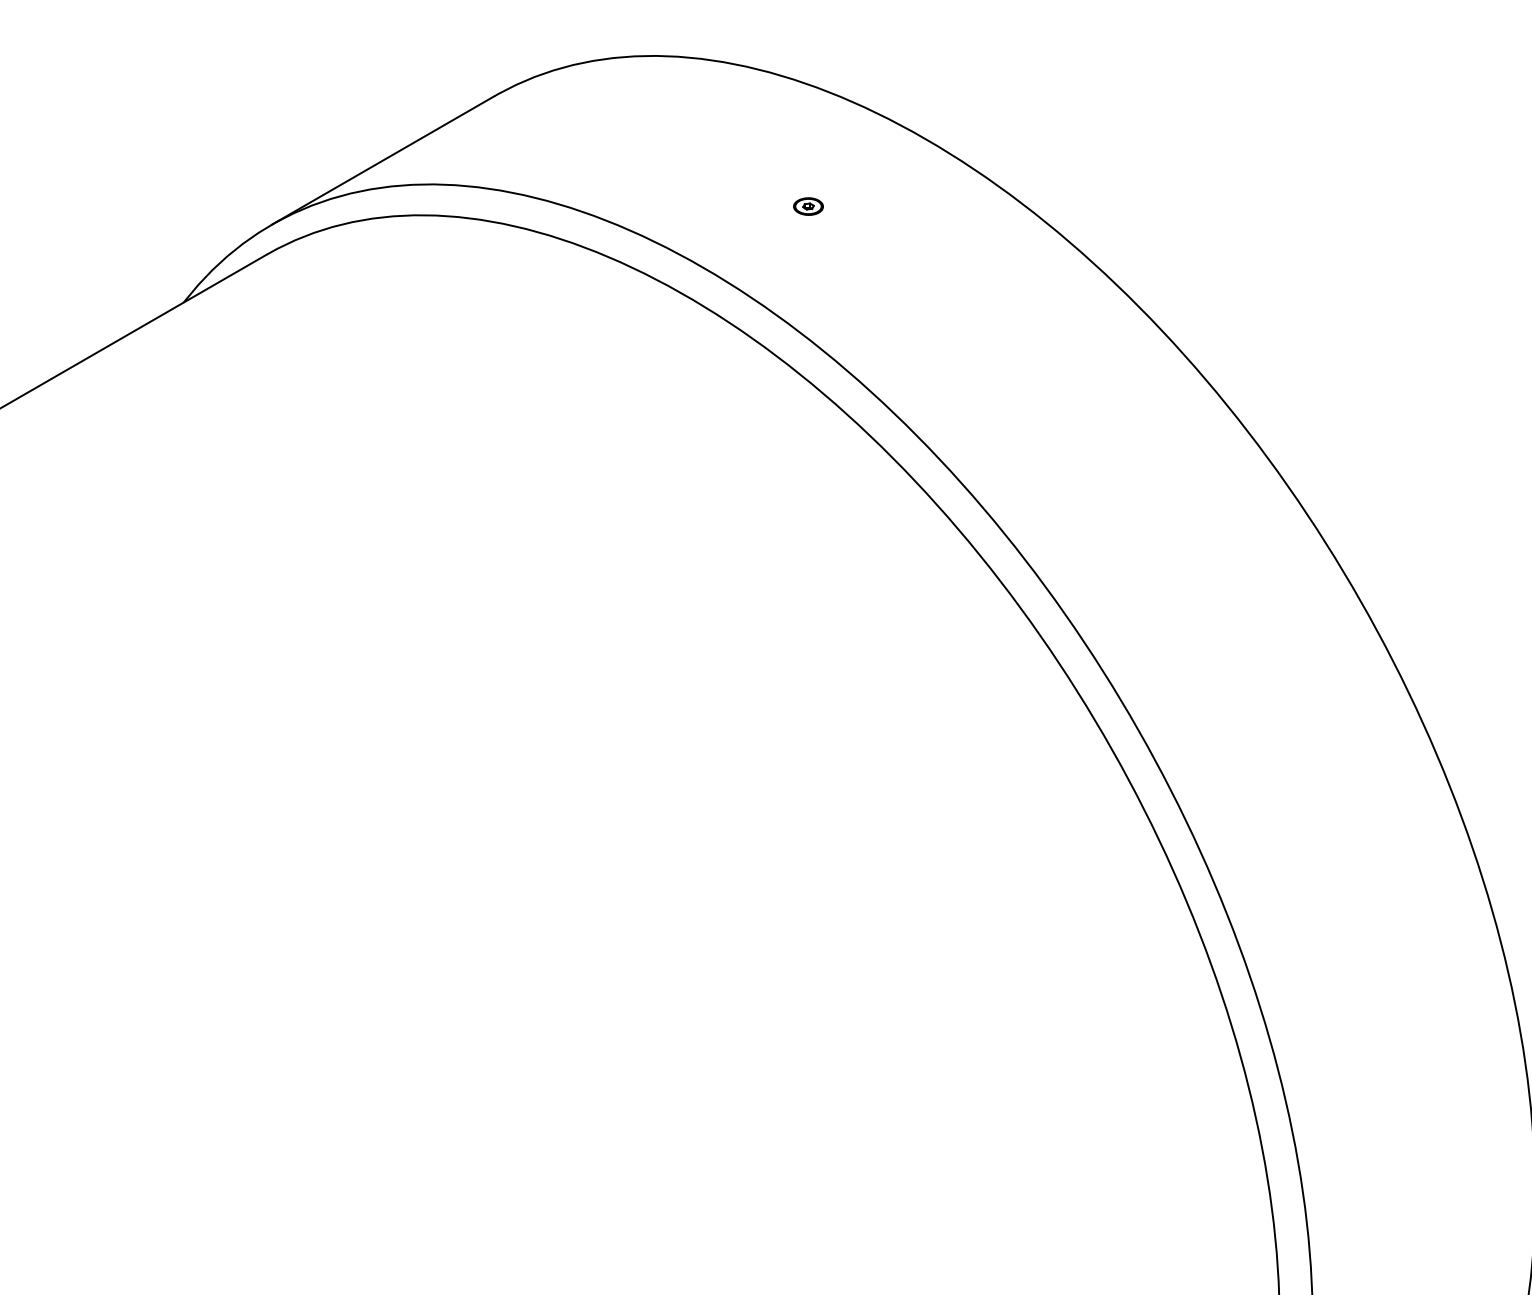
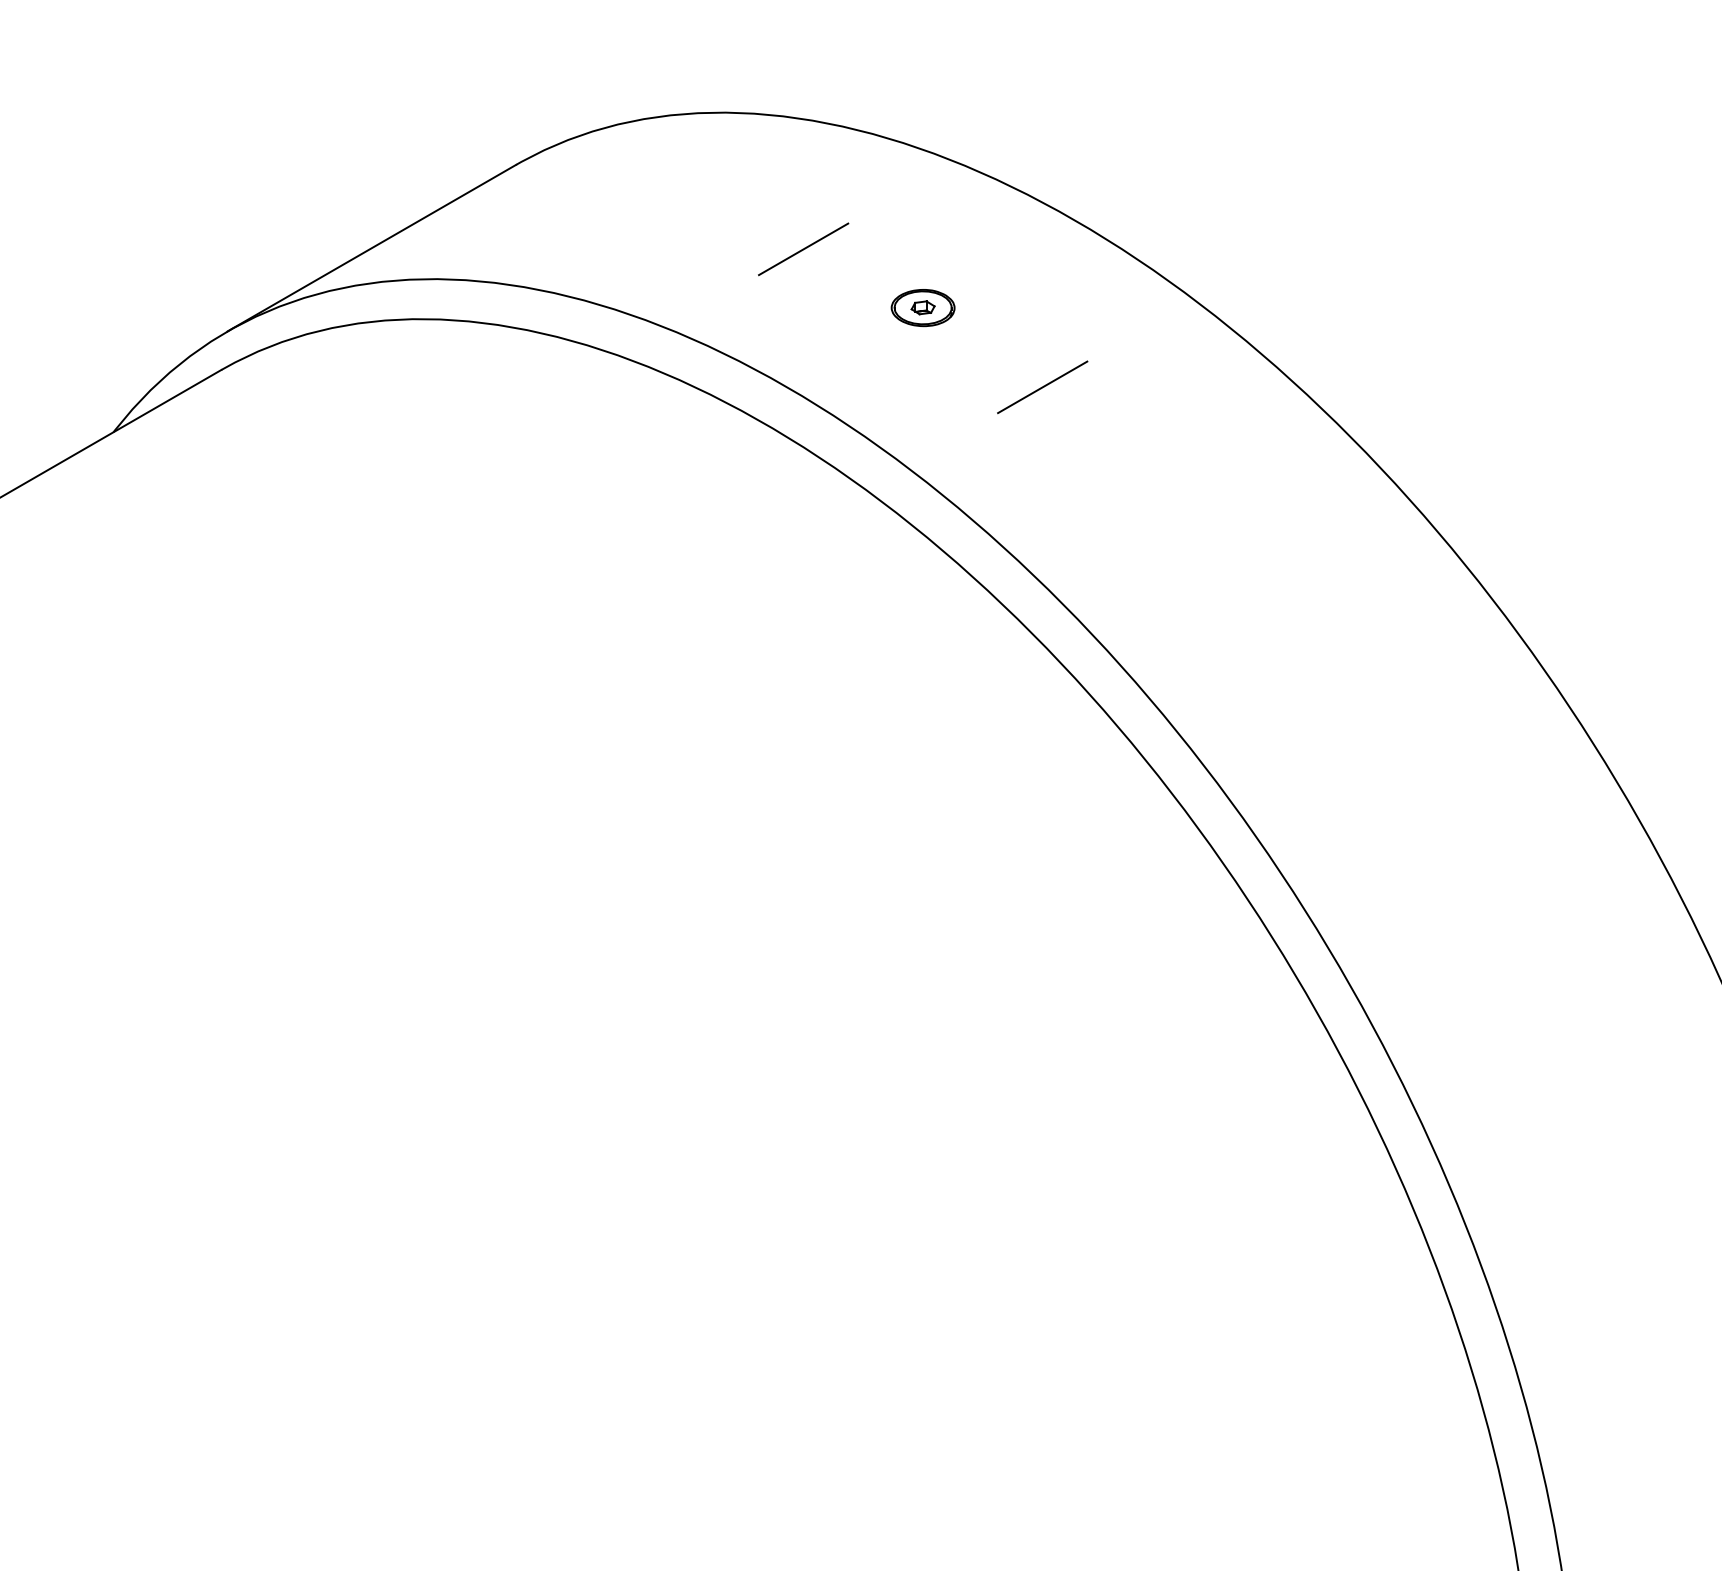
line: (715, 161) -> (802, 249), added
part: (808, 206) -> (923, 307), size x1.67
line: (900, 267) -> (1042, 386), added

